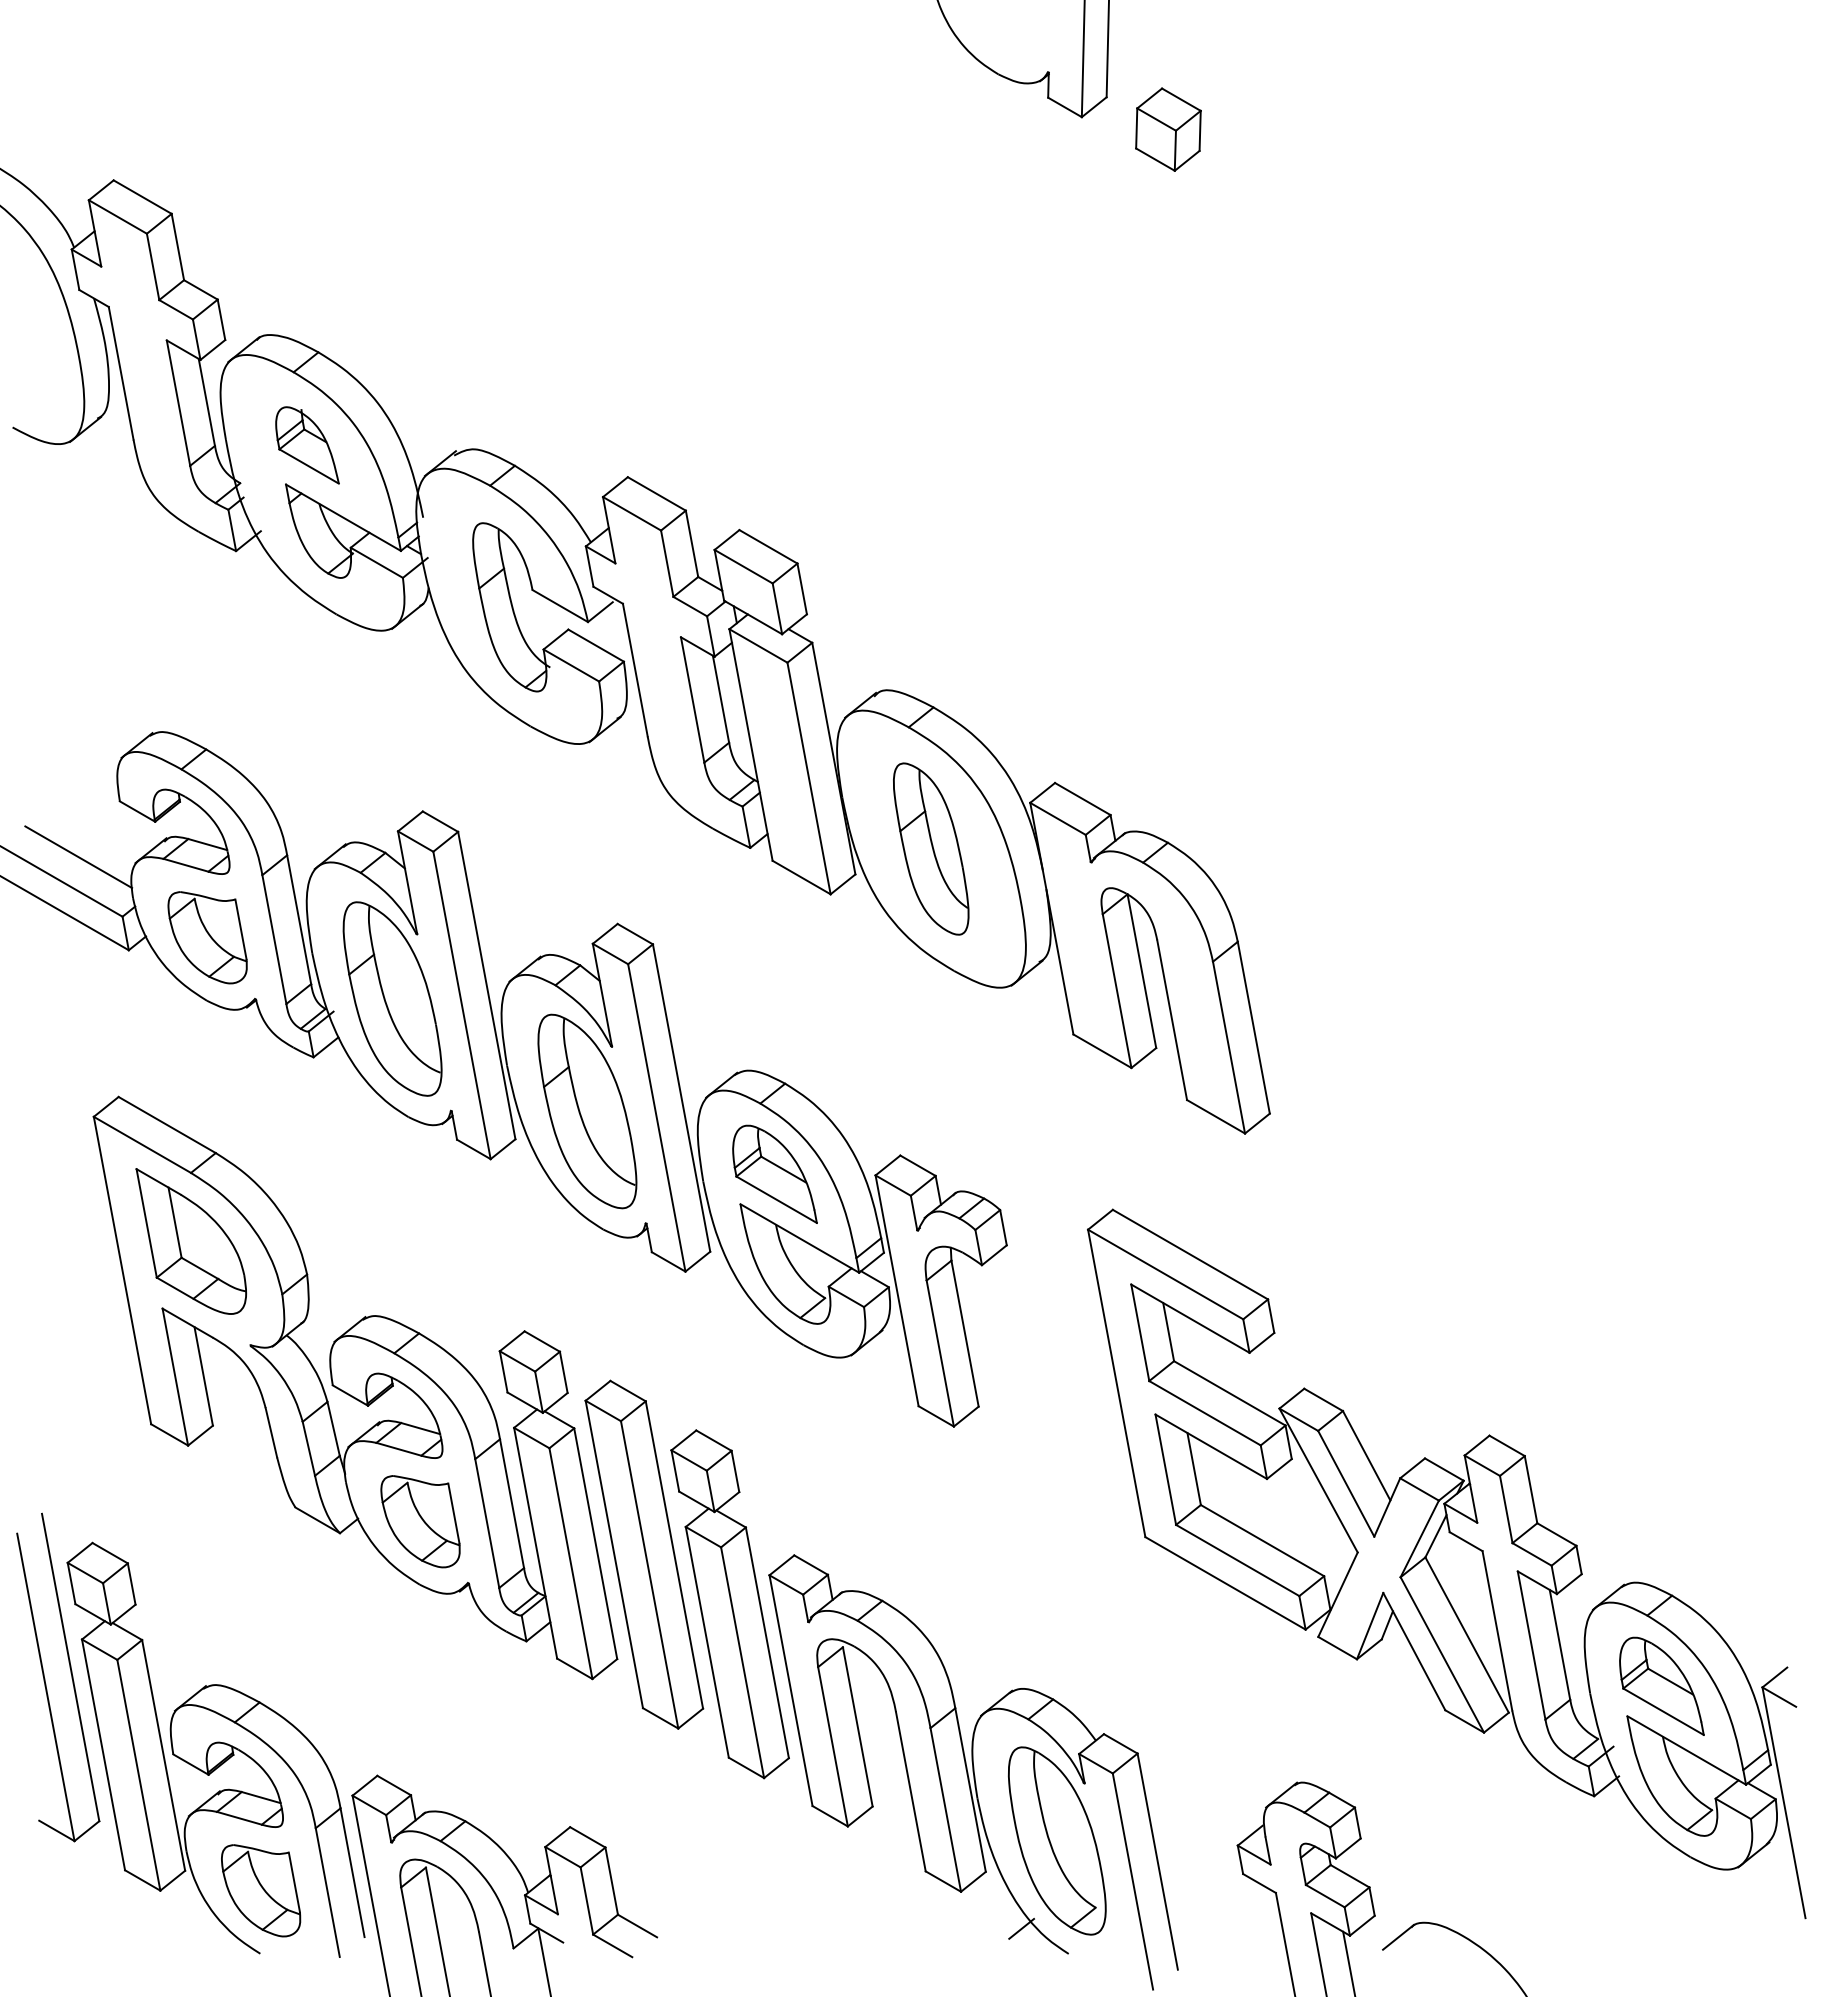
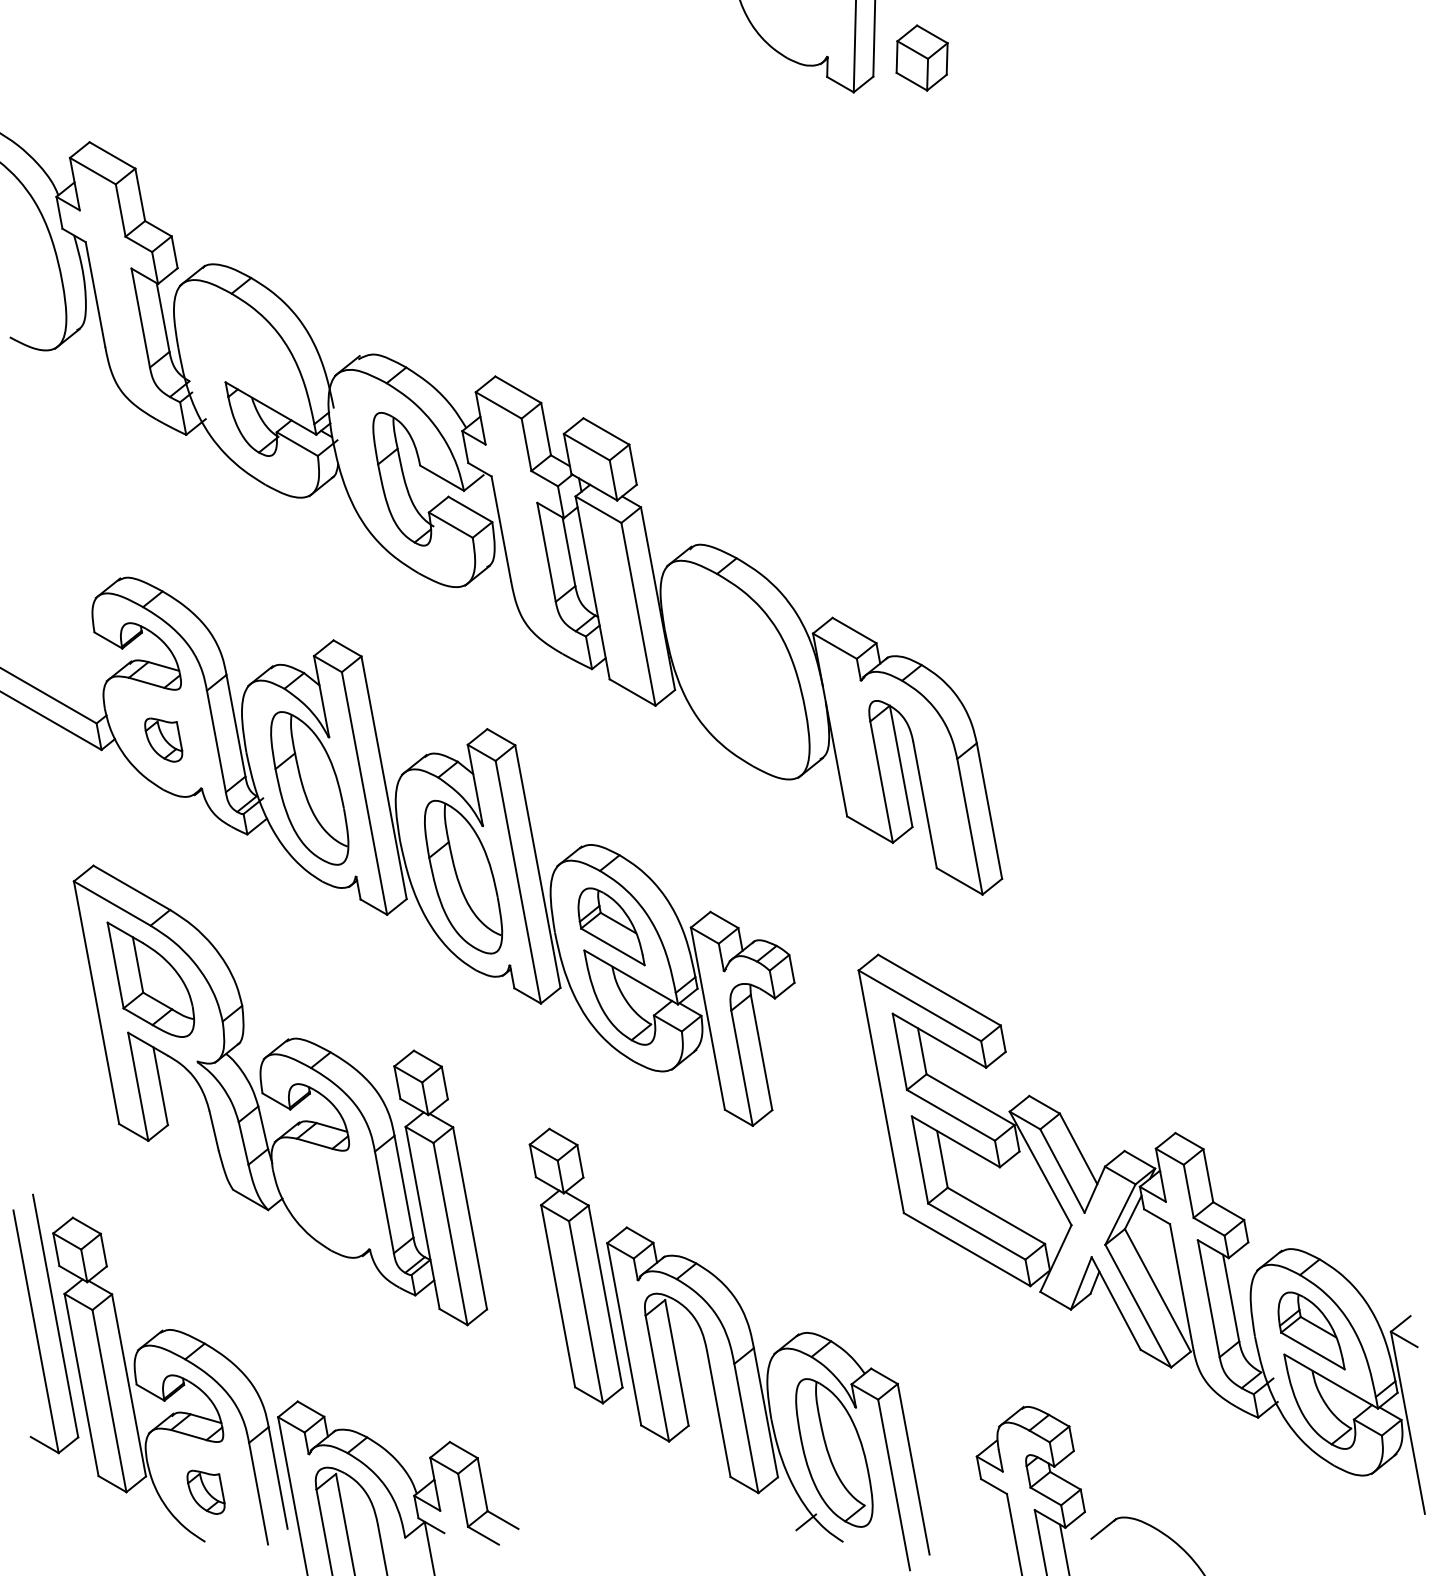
part: (1168, 129) -> (922, 57), moved
part: (307, 445) -> (242, 351), removed
part: (931, 848) -> (735, 669), removed
line: (78, 857) -> (61, 676), removed
part: (207, 937) -> (163, 739), size x0.6
part: (420, 1521) -> (331, 1200), removed
part: (644, 1554) -> (508, 1226), removed
part: (261, 1890) -> (206, 1492), size x0.6

